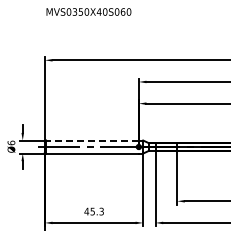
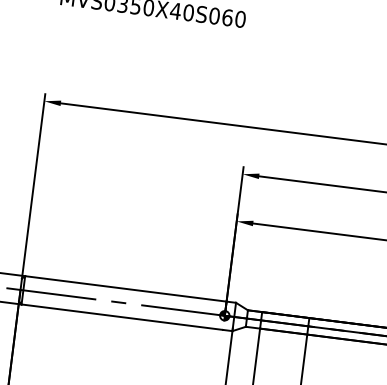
line: (92, 140) -> (125, 288), dashed -> solid

